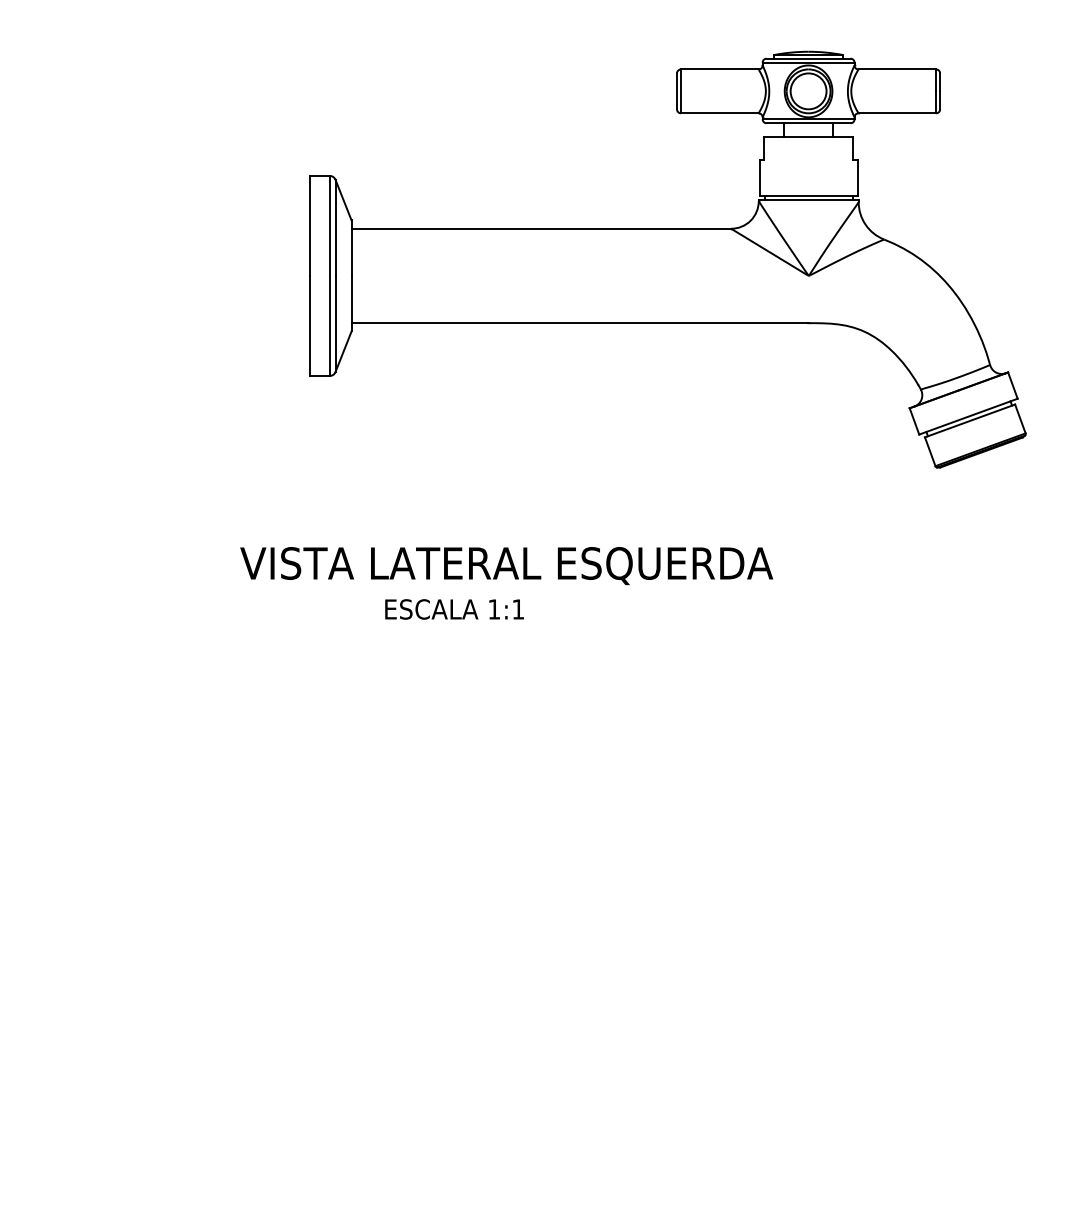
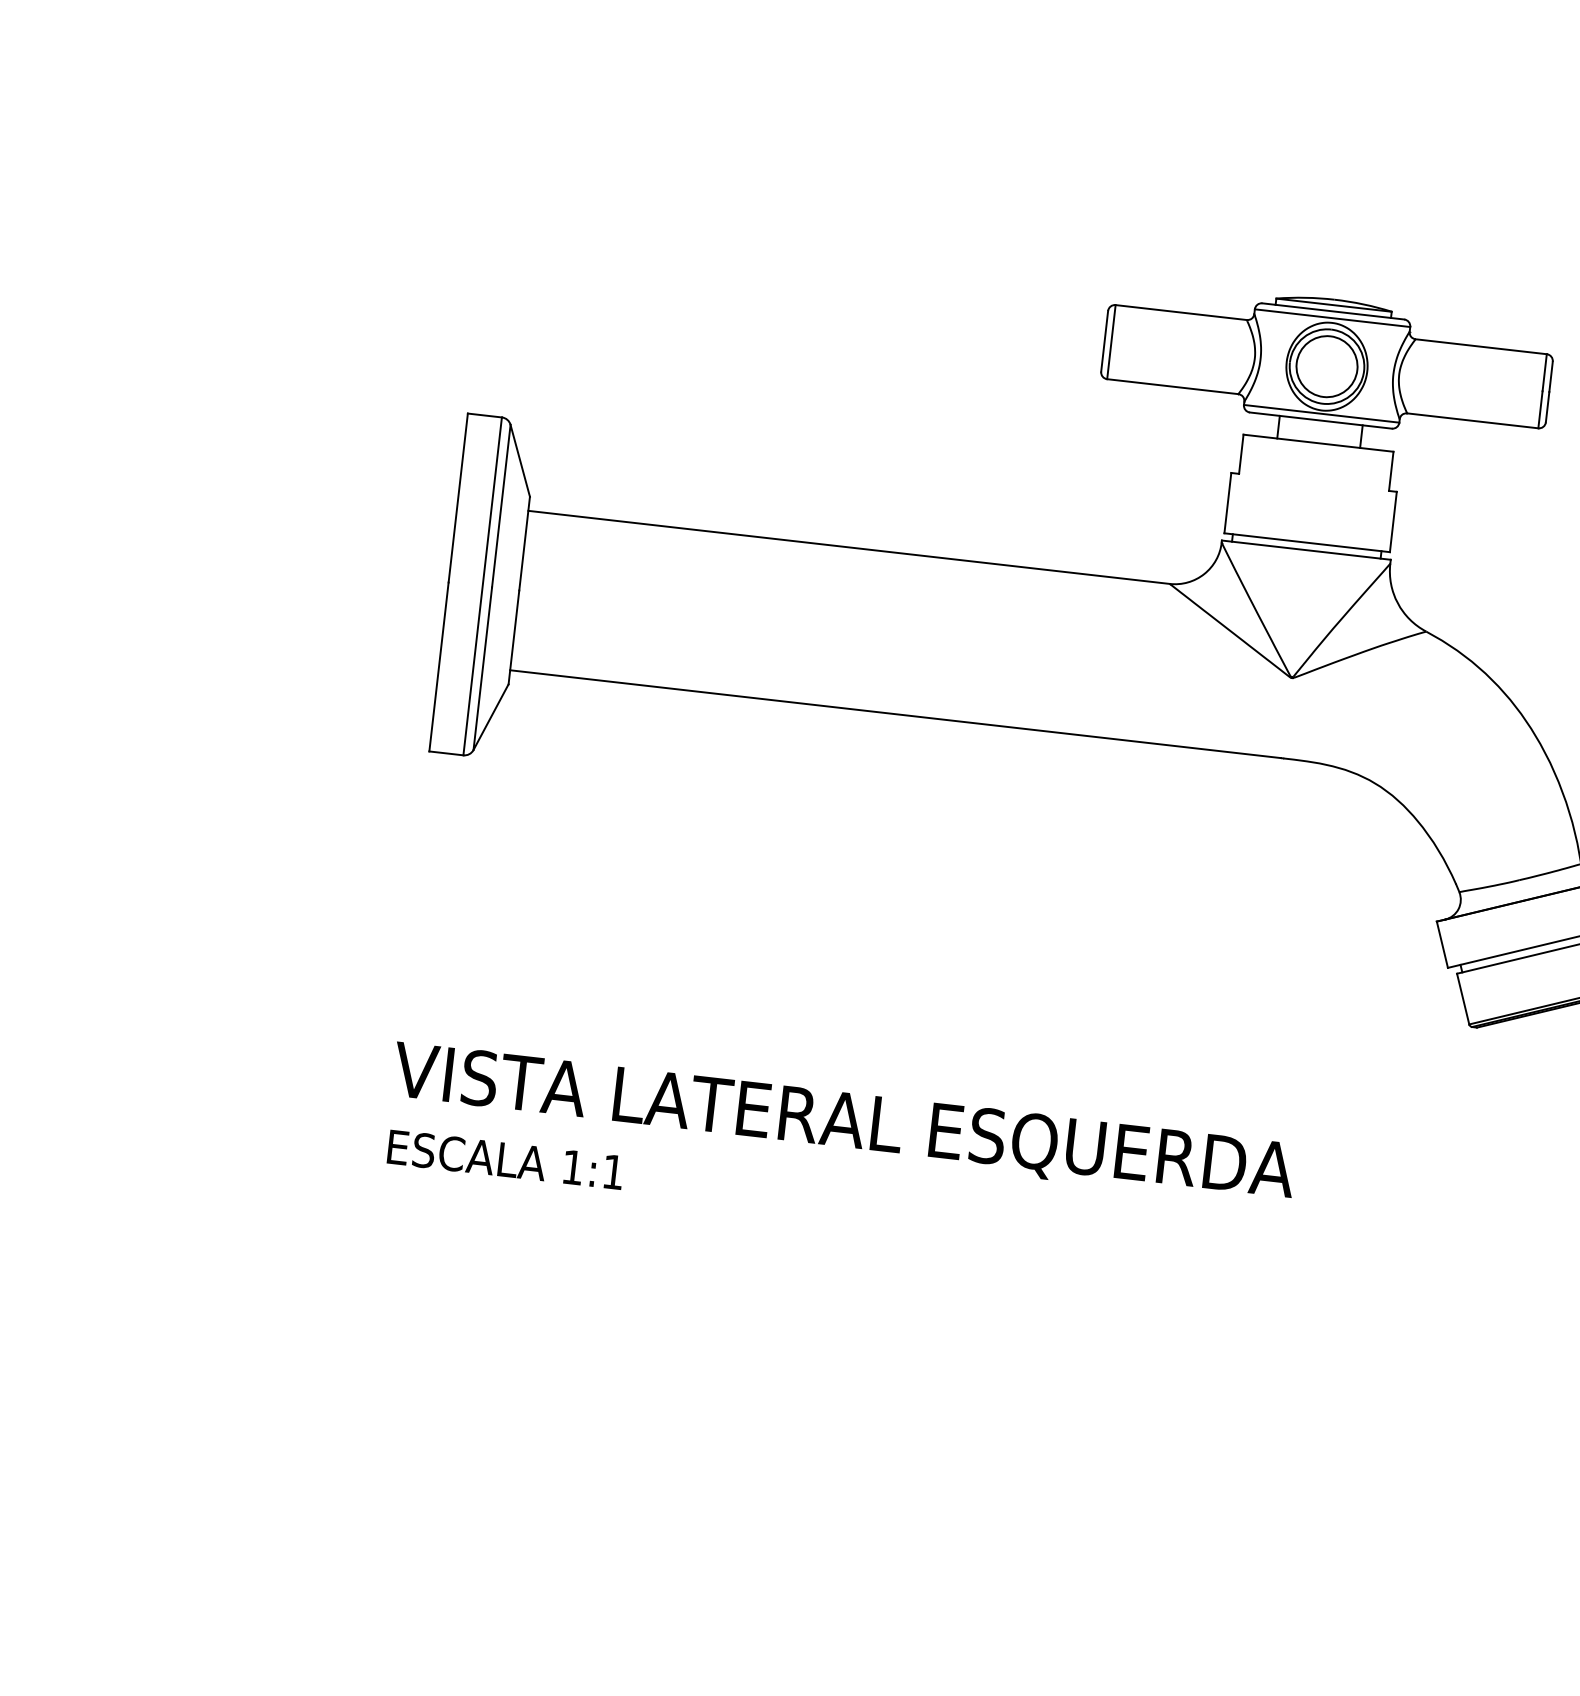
text: (506, 566) -> (843, 1124), moved
text: (454, 609) -> (505, 1159), moved

